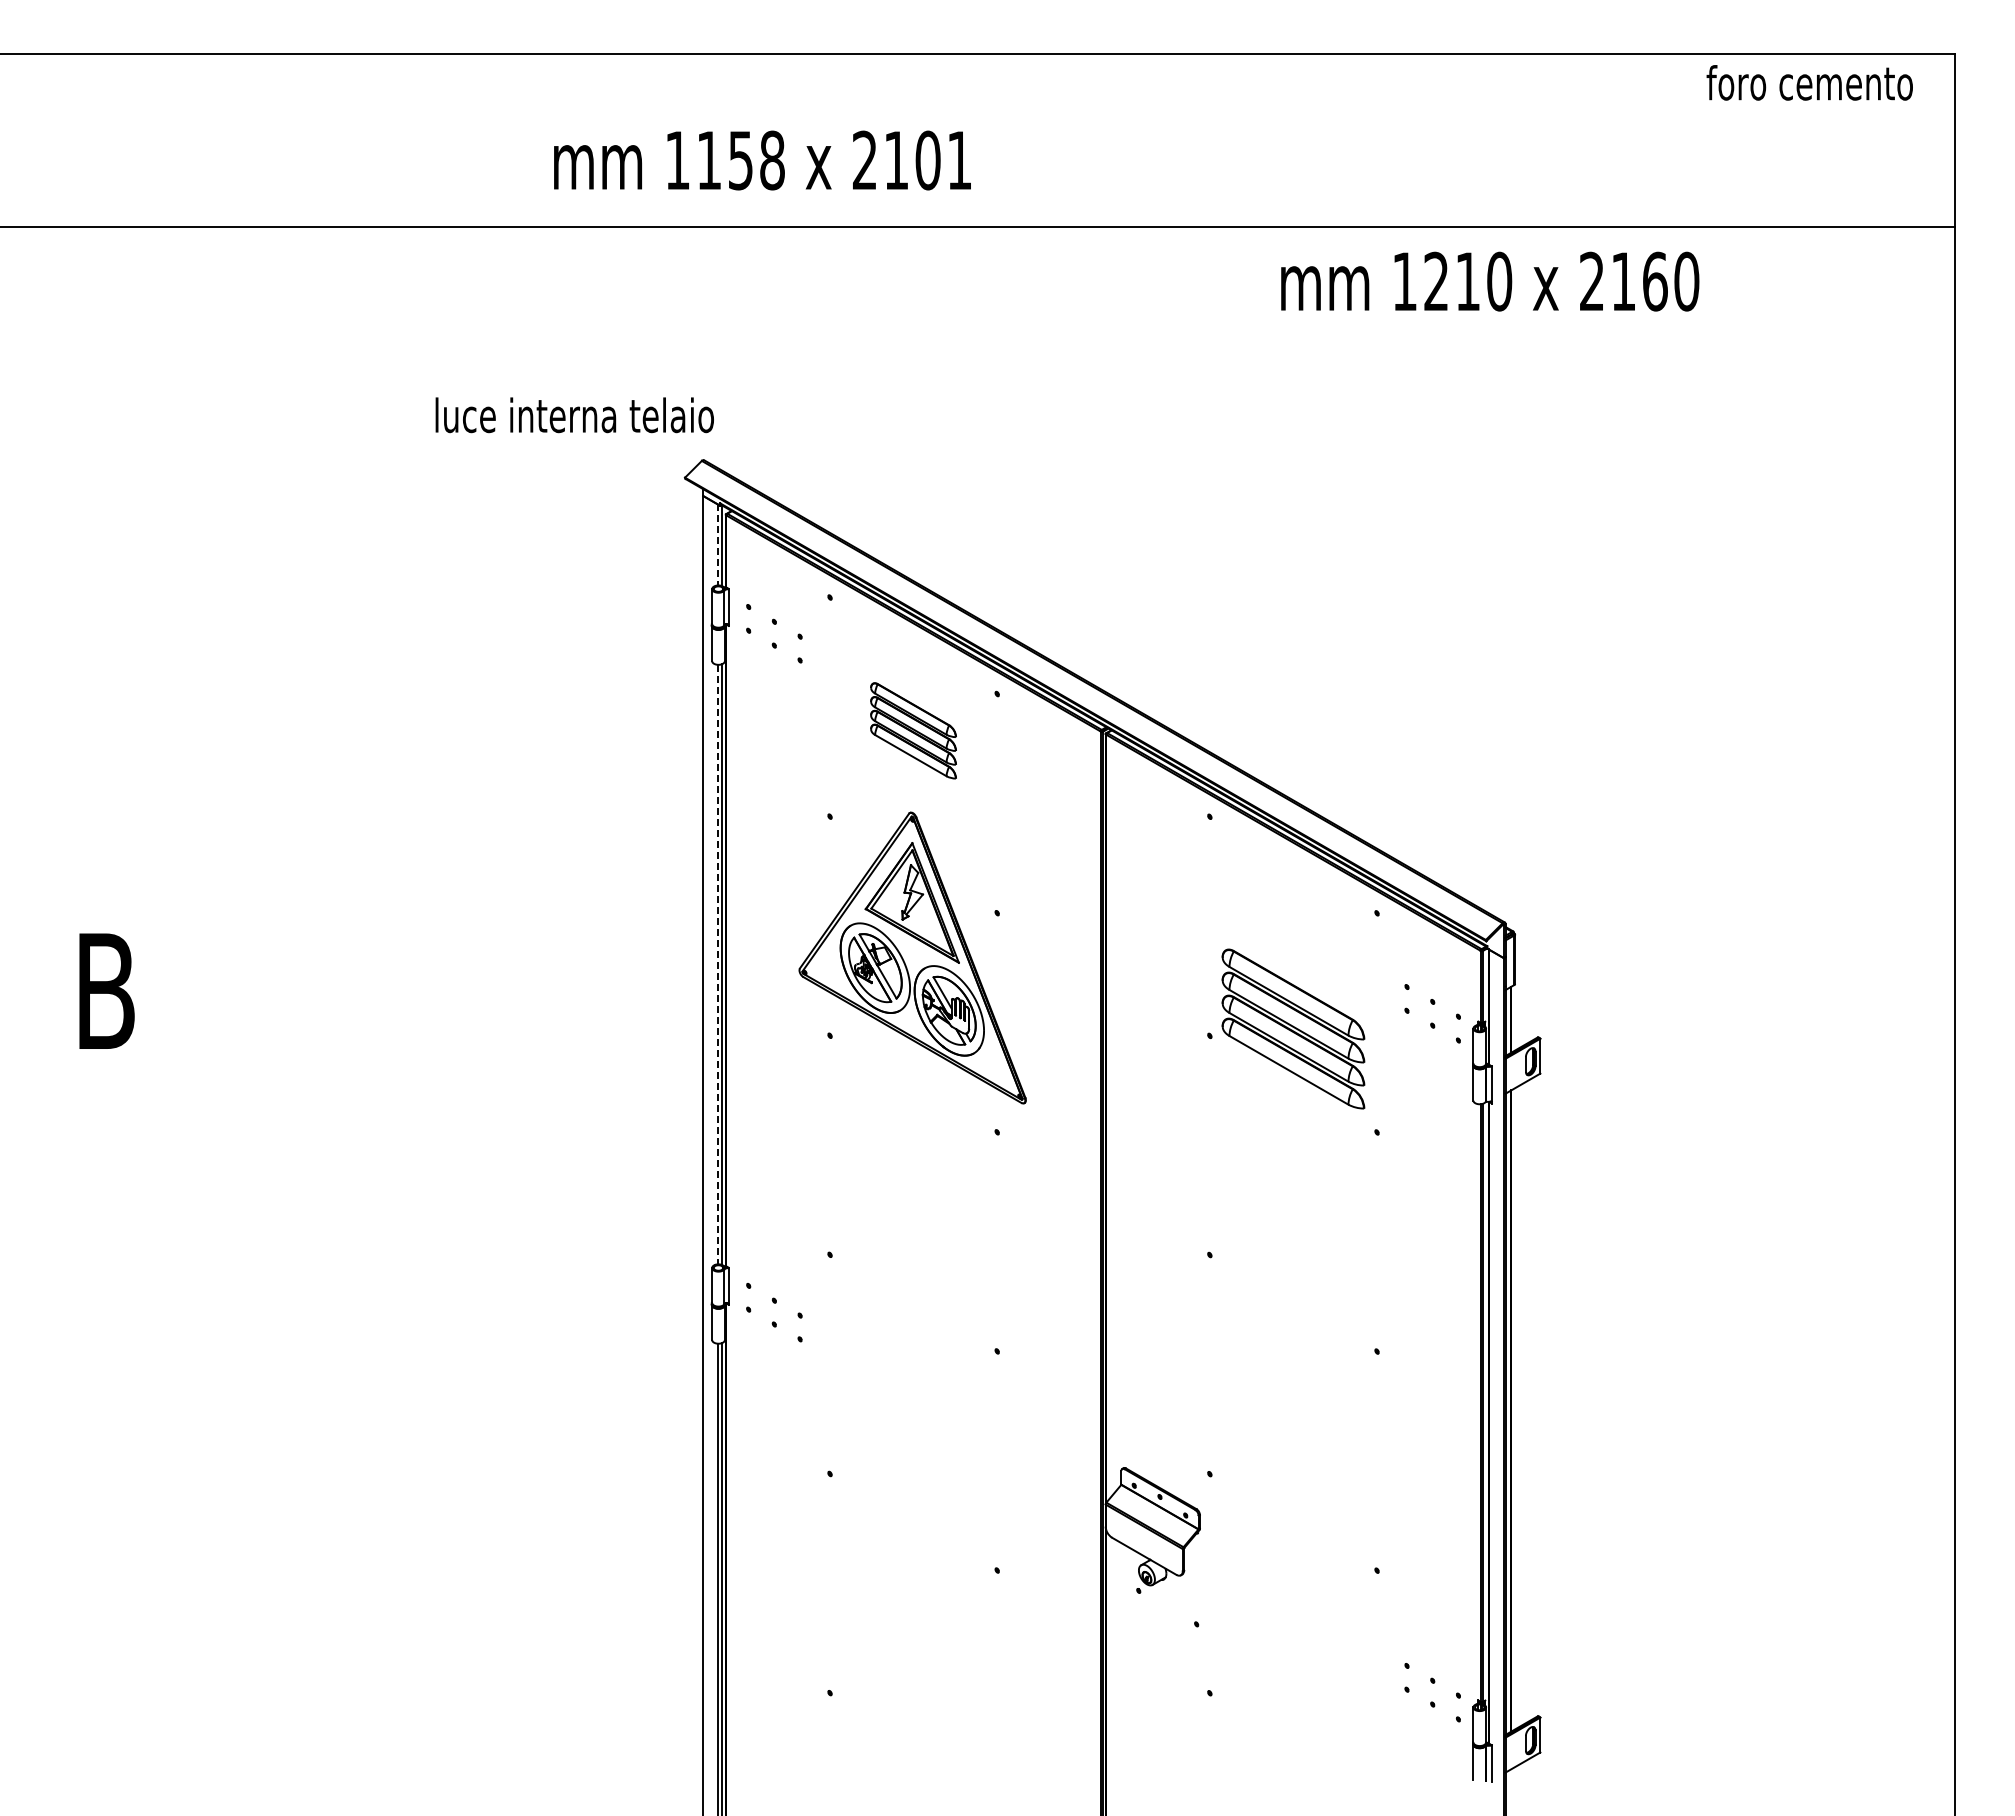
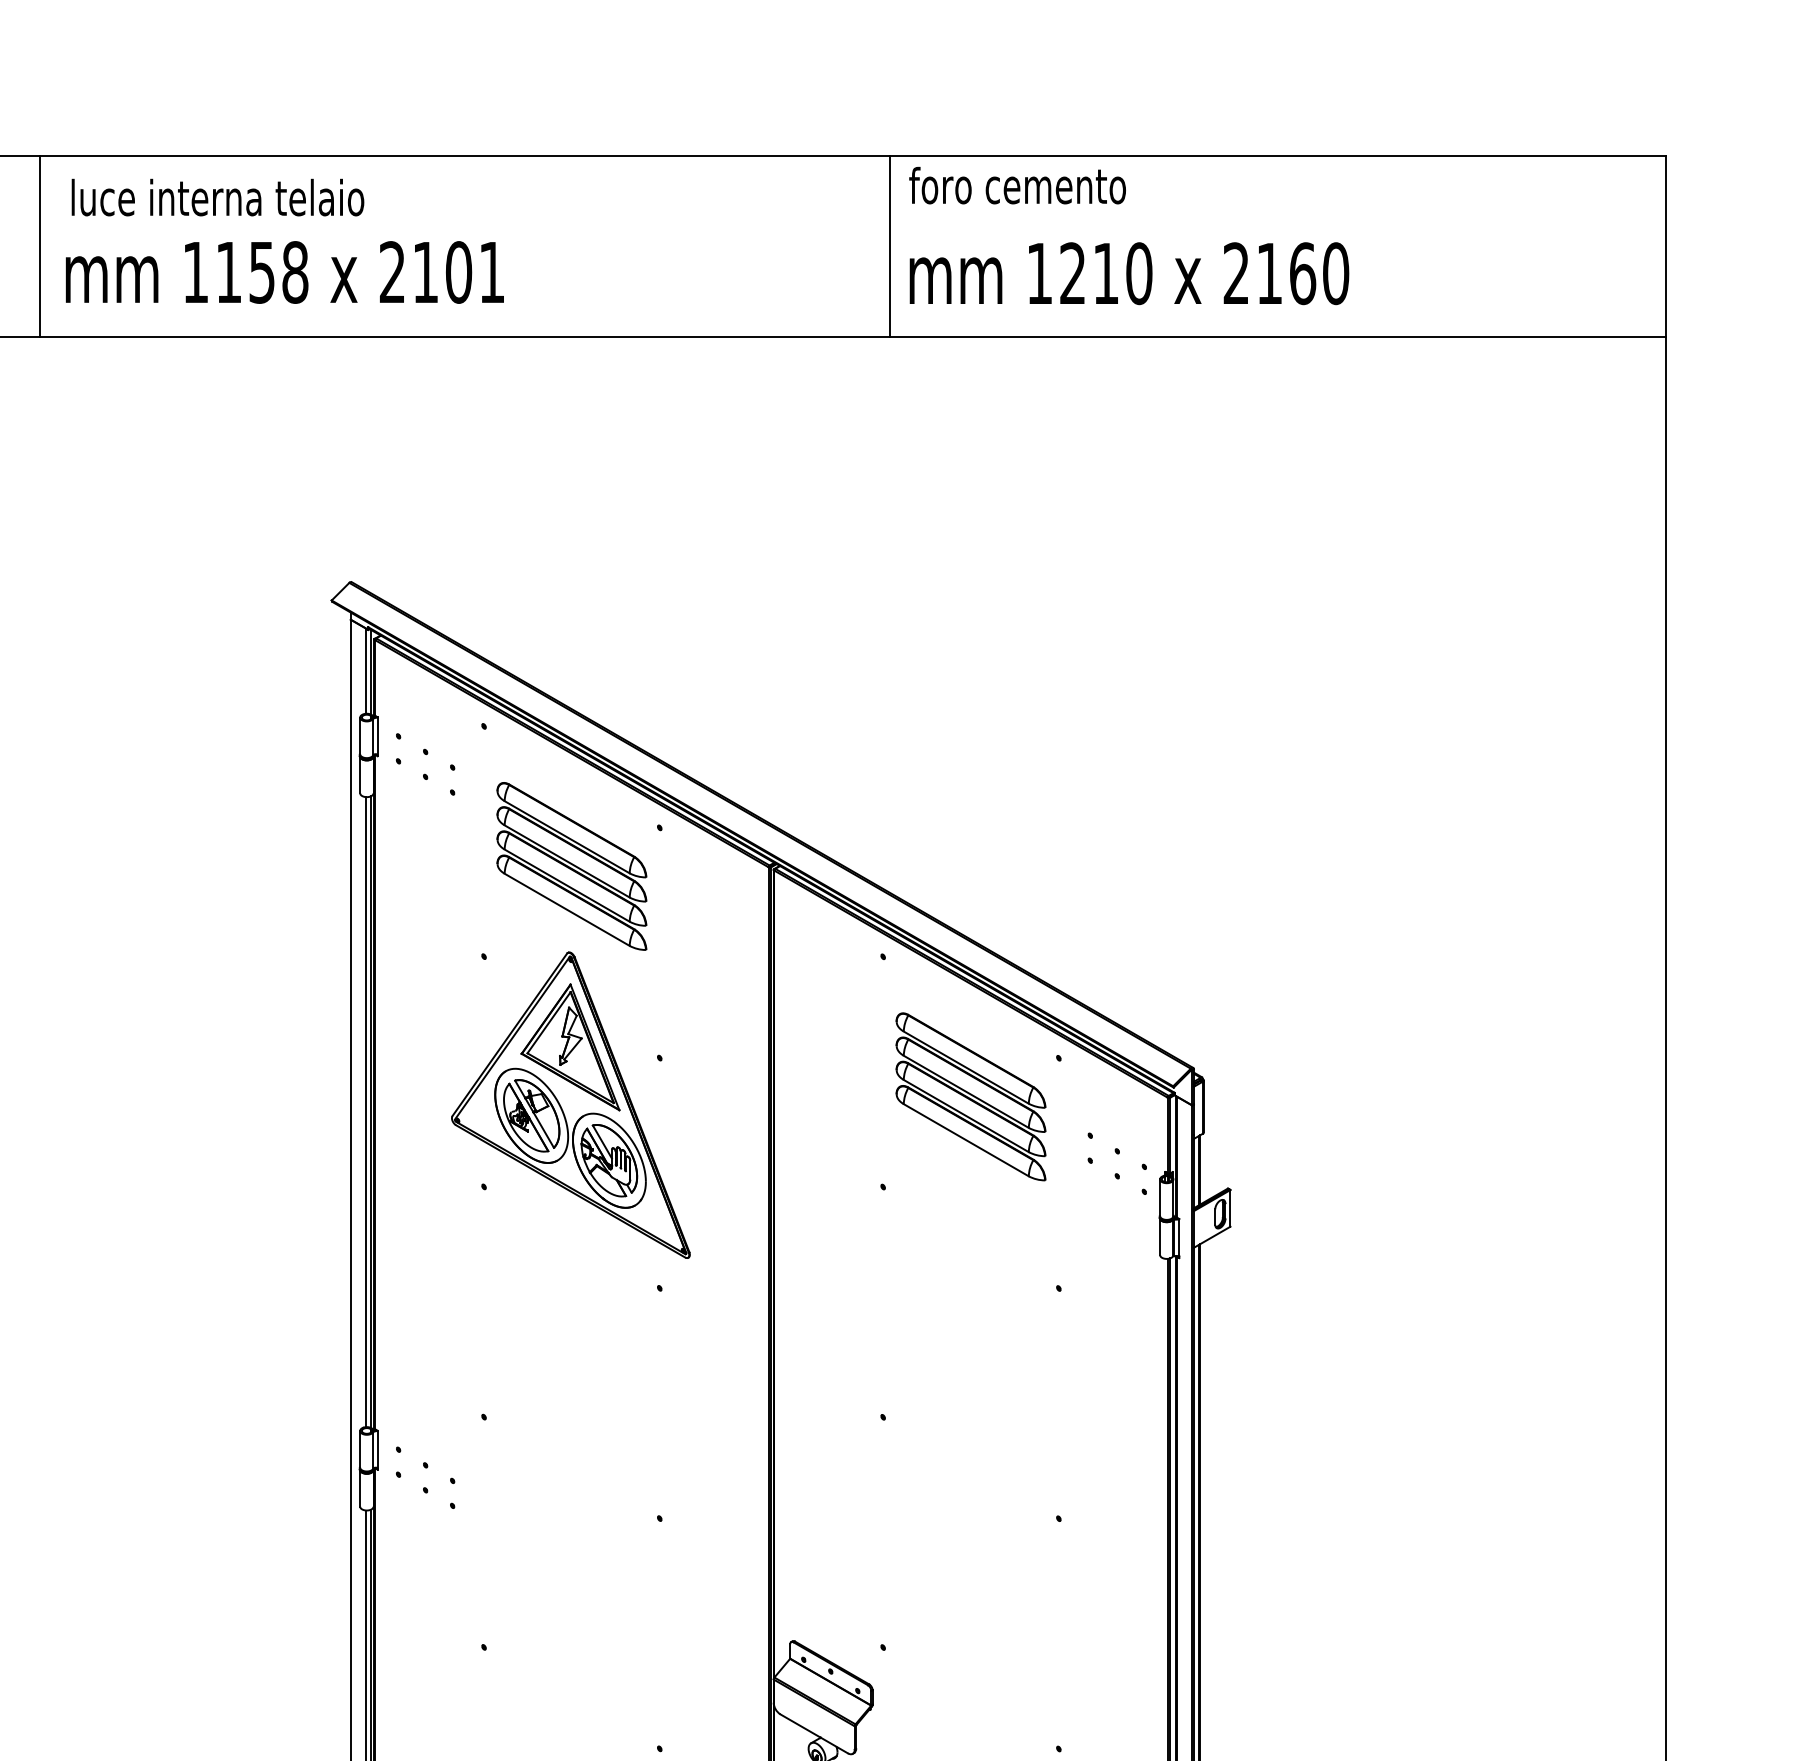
text: (1809, 82) -> (1017, 185), moved
line: (407, 140) -> (40, 246), added
line: (1216, 140) -> (890, 246), added
text: (762, 160) -> (284, 272), moved
text: (1490, 281) -> (1129, 273), moved
text: (574, 415) -> (217, 197), moved
line: (717, 544) -> (365, 670), dashed -> solid
part: (913, 730) -> (571, 866), size x1.67
line: (717, 964) -> (365, 1112), dashed -> solid
part: (1293, 1028) -> (971, 1096), moved

